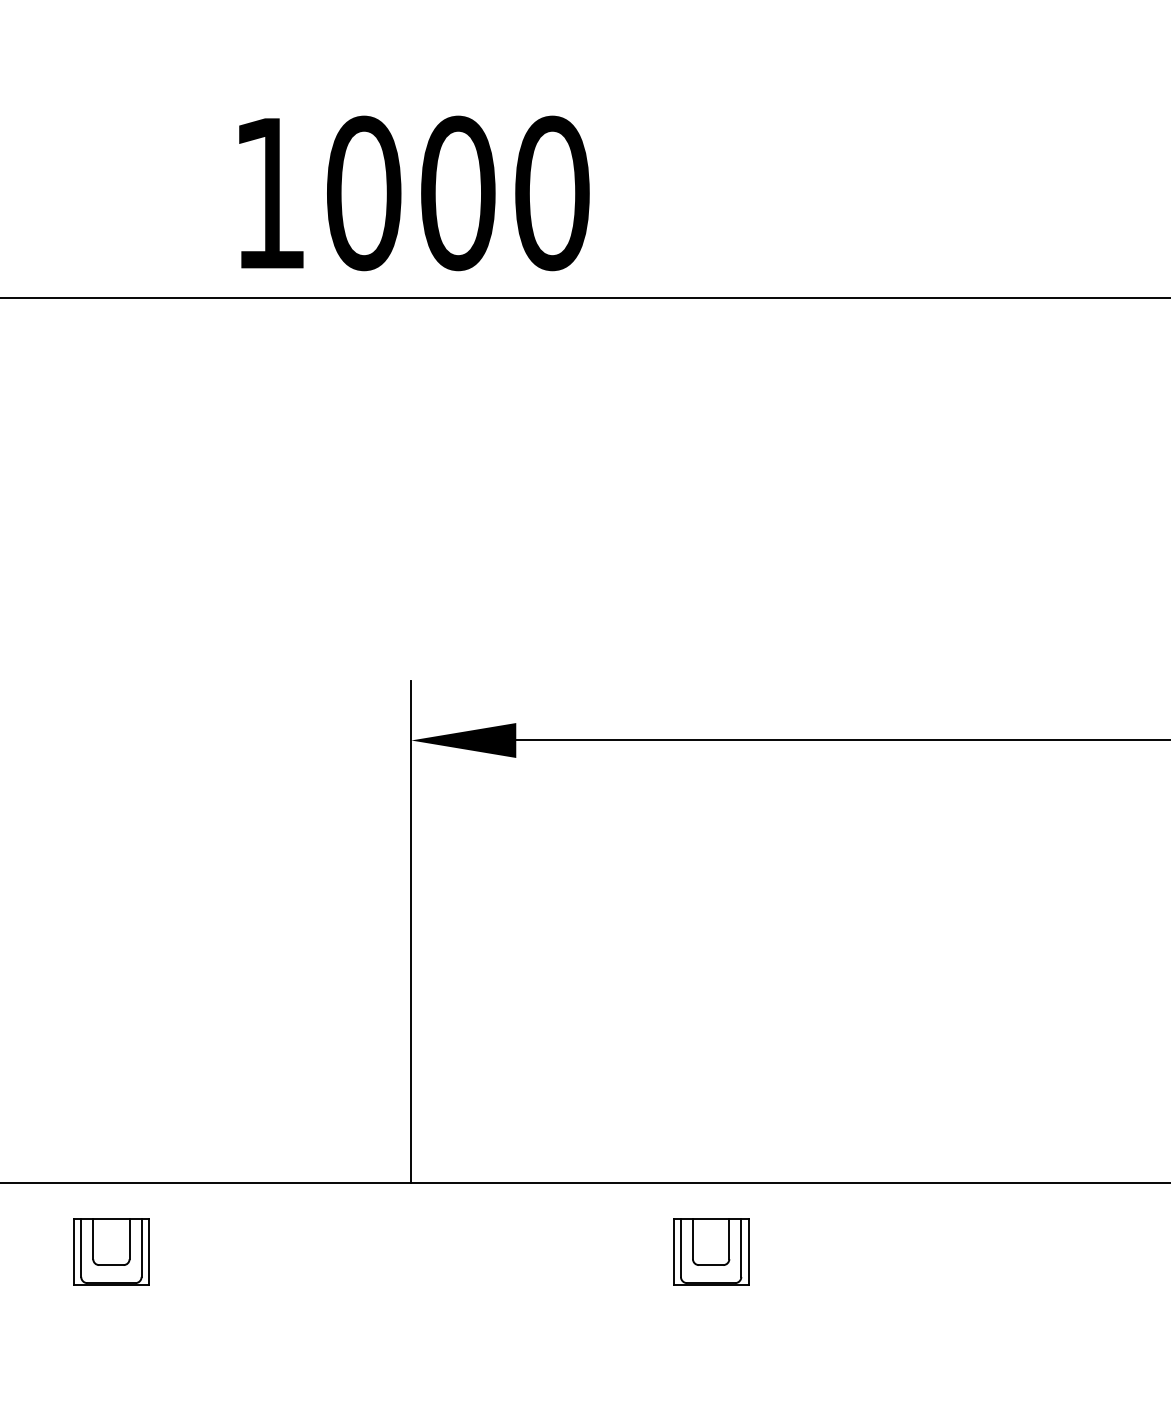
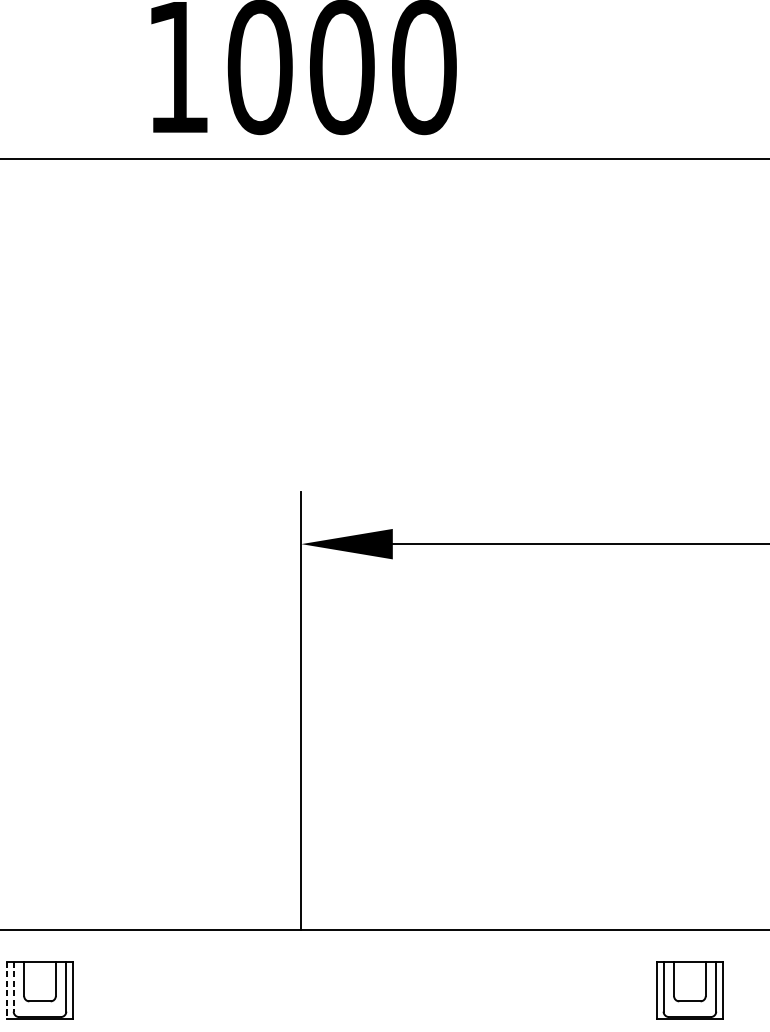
line: (81, 1248) -> (13, 986), solid -> dashed
part: (711, 1251) -> (690, 989), moved
line: (73, 1252) -> (6, 990), solid -> dashed

